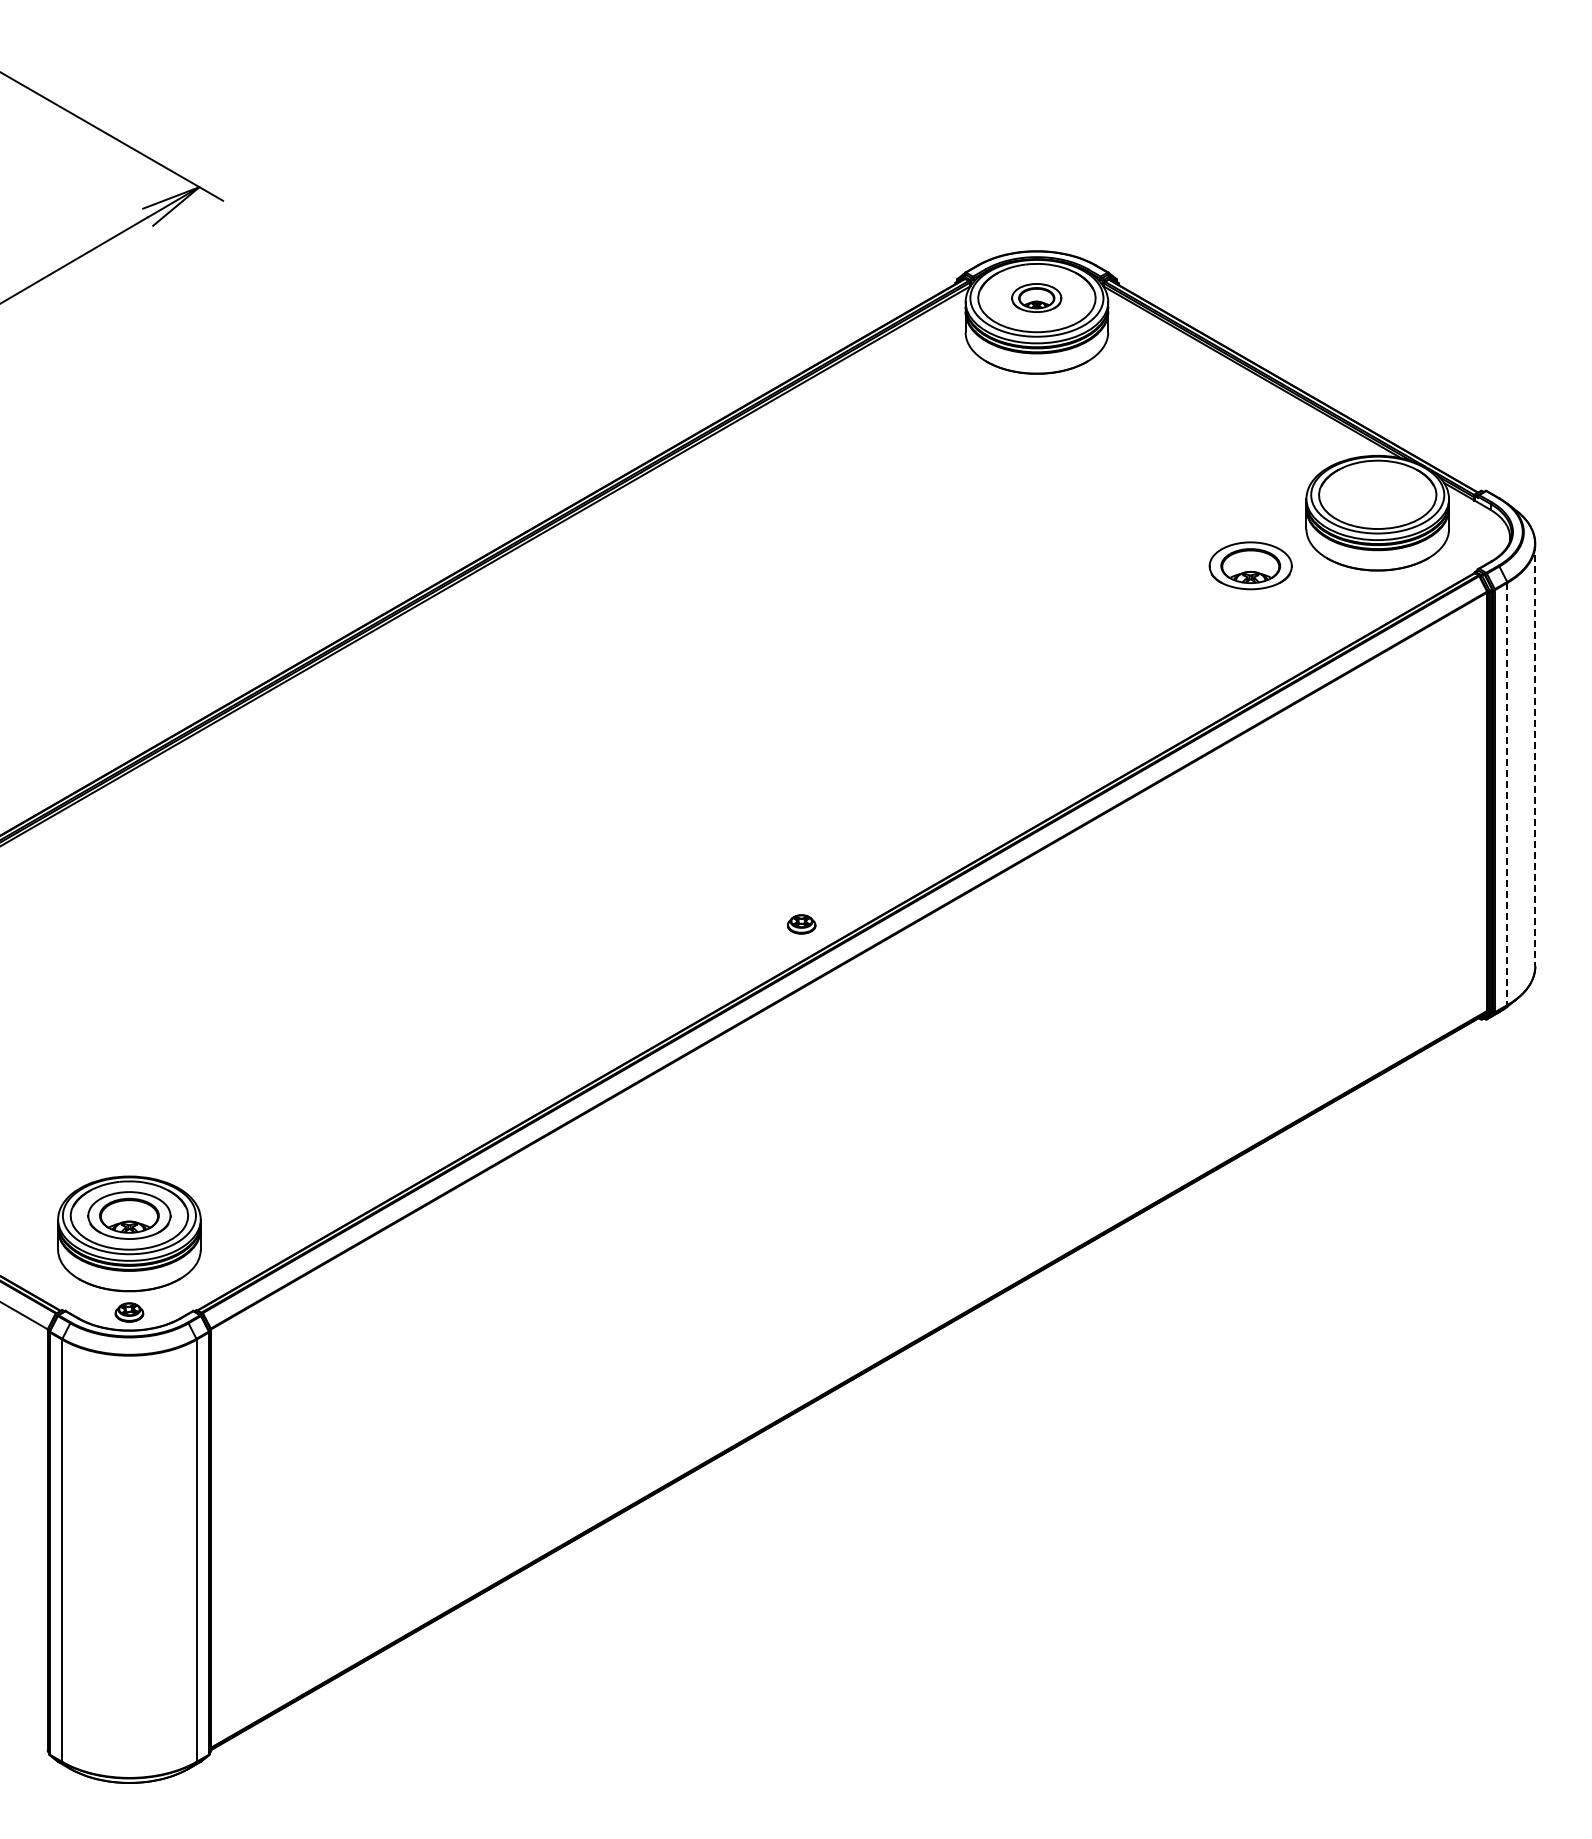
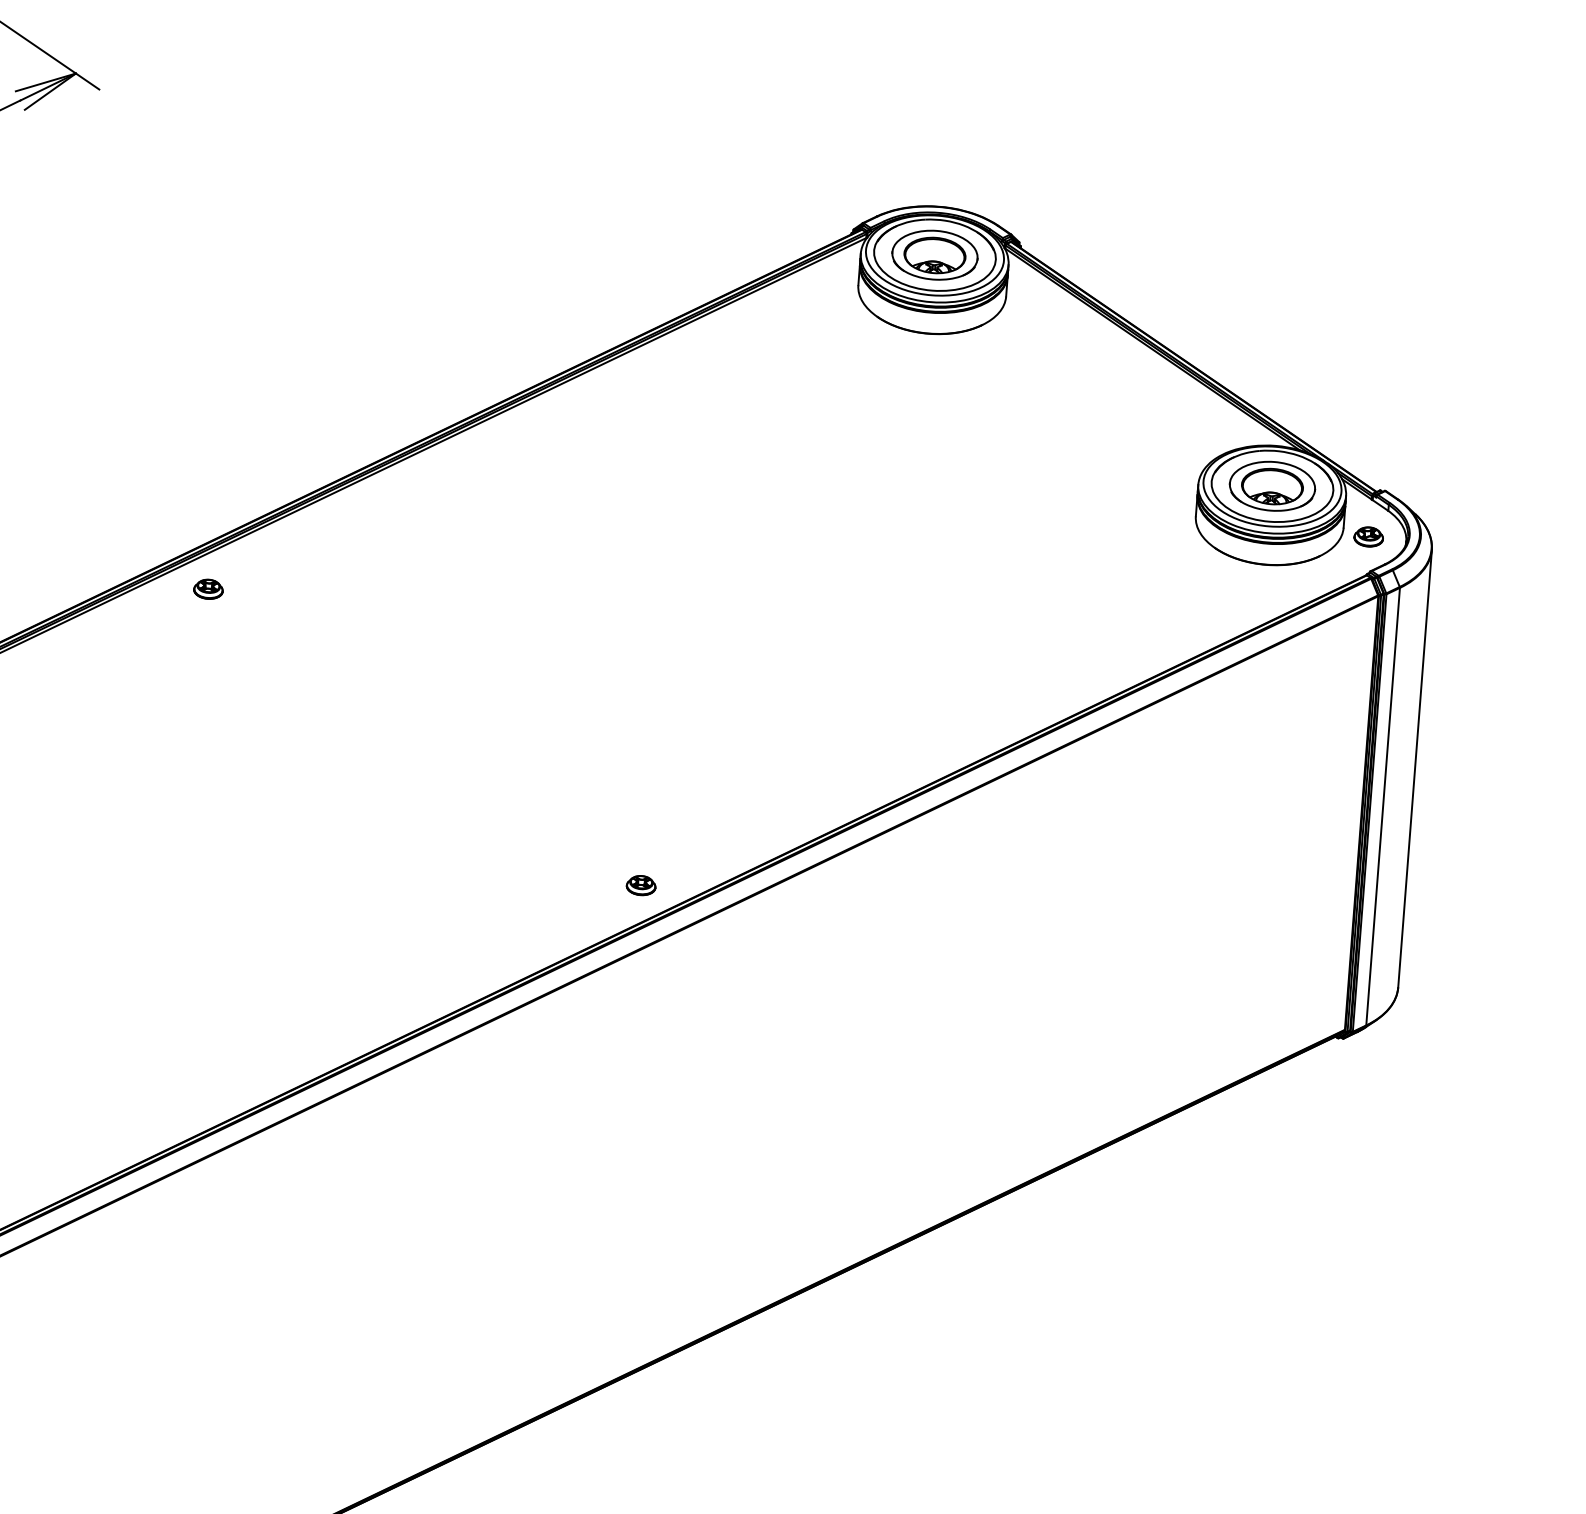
part: (1036, 297) -> (934, 254), size x1.67
part: (1473, 536) -> (1368, 537), added
part: (1250, 565) -> (1272, 485), moved
part: (364, 672) -> (208, 589), added
line: (1535, 755) -> (1415, 769), dashed -> solid
line: (1507, 794) -> (1383, 807), dashed -> solid

